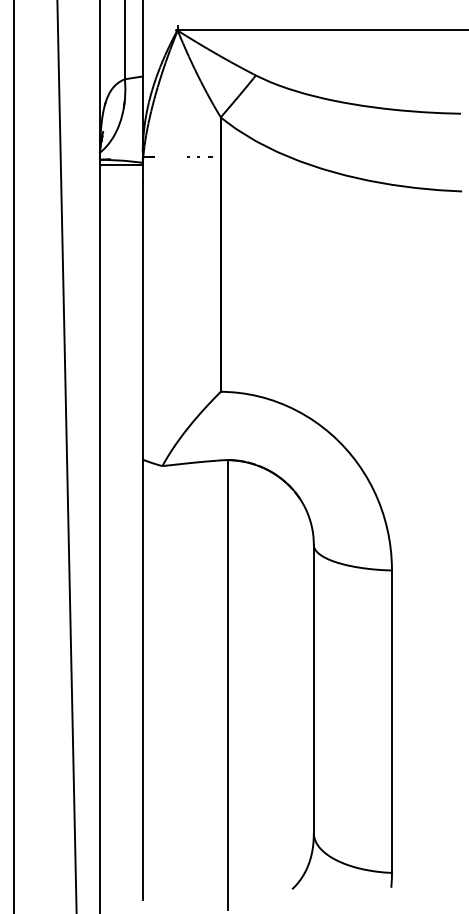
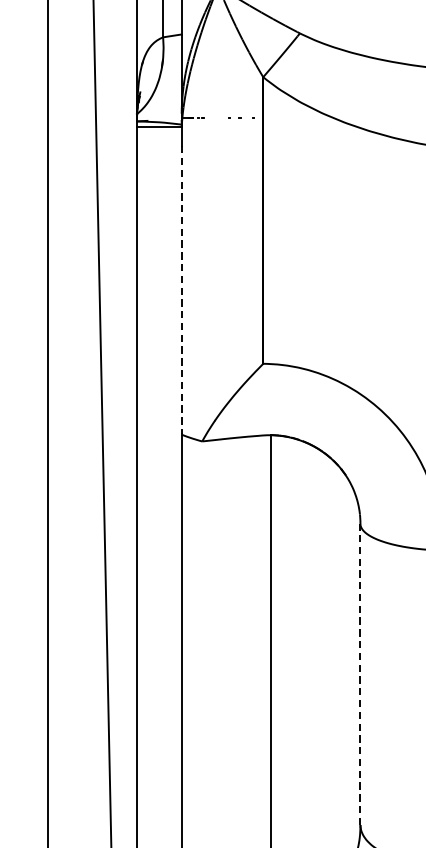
line: (142, 321) -> (181, 290), solid -> dashed
line: (313, 688) -> (360, 673), solid -> dashed

